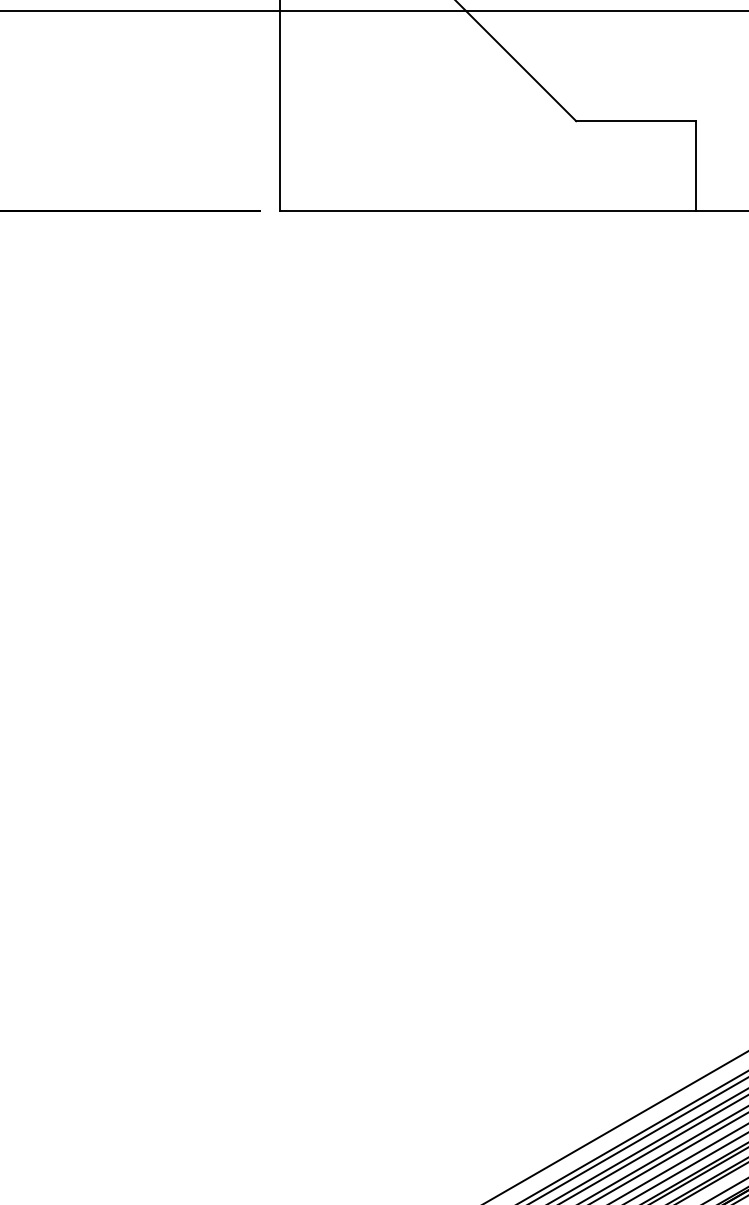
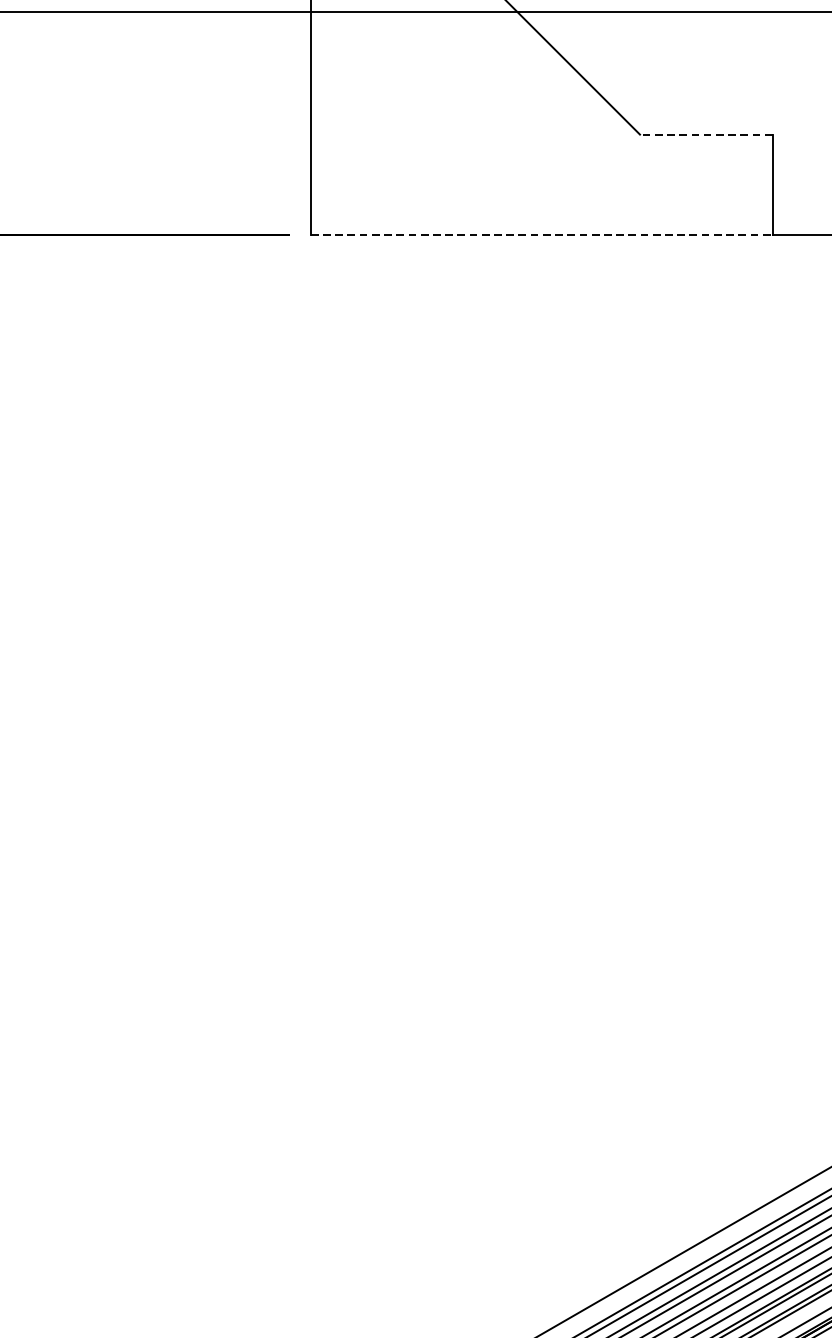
line: (635, 121) -> (705, 134), solid -> dashed
line: (487, 211) -> (541, 234), solid -> dashed

